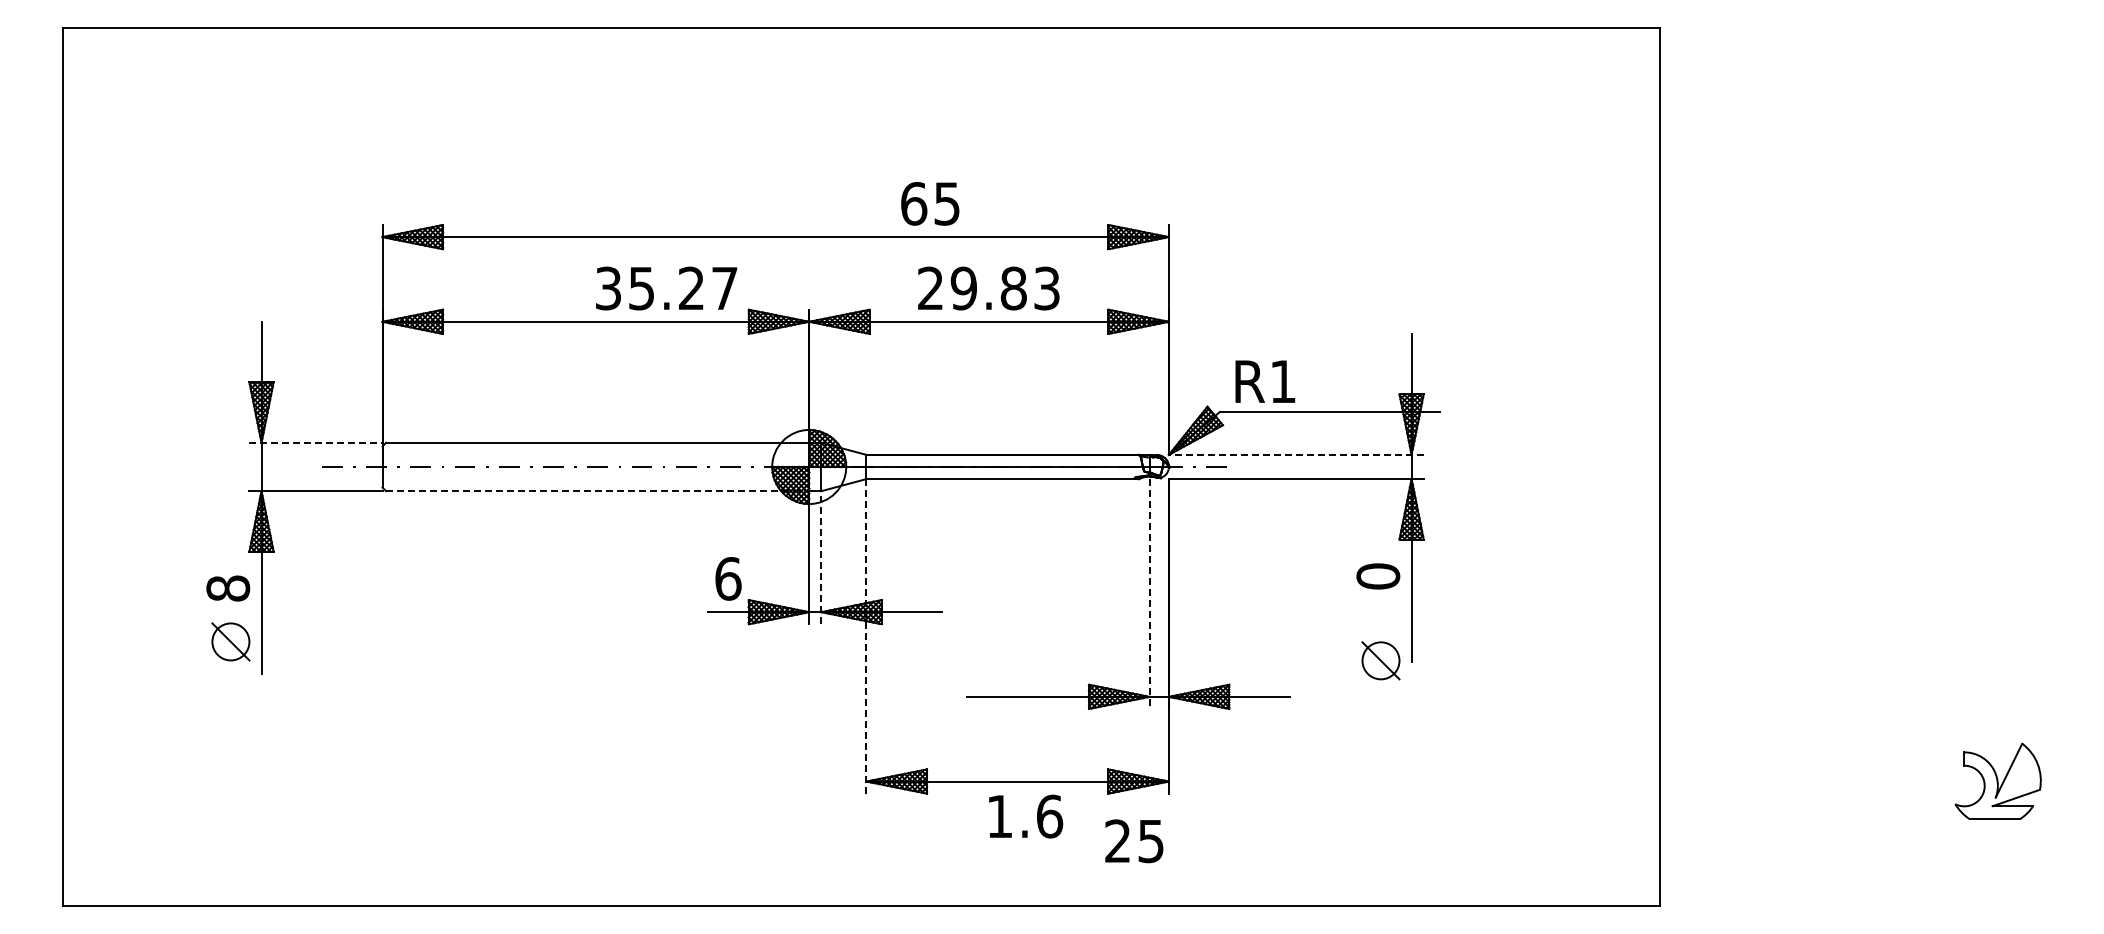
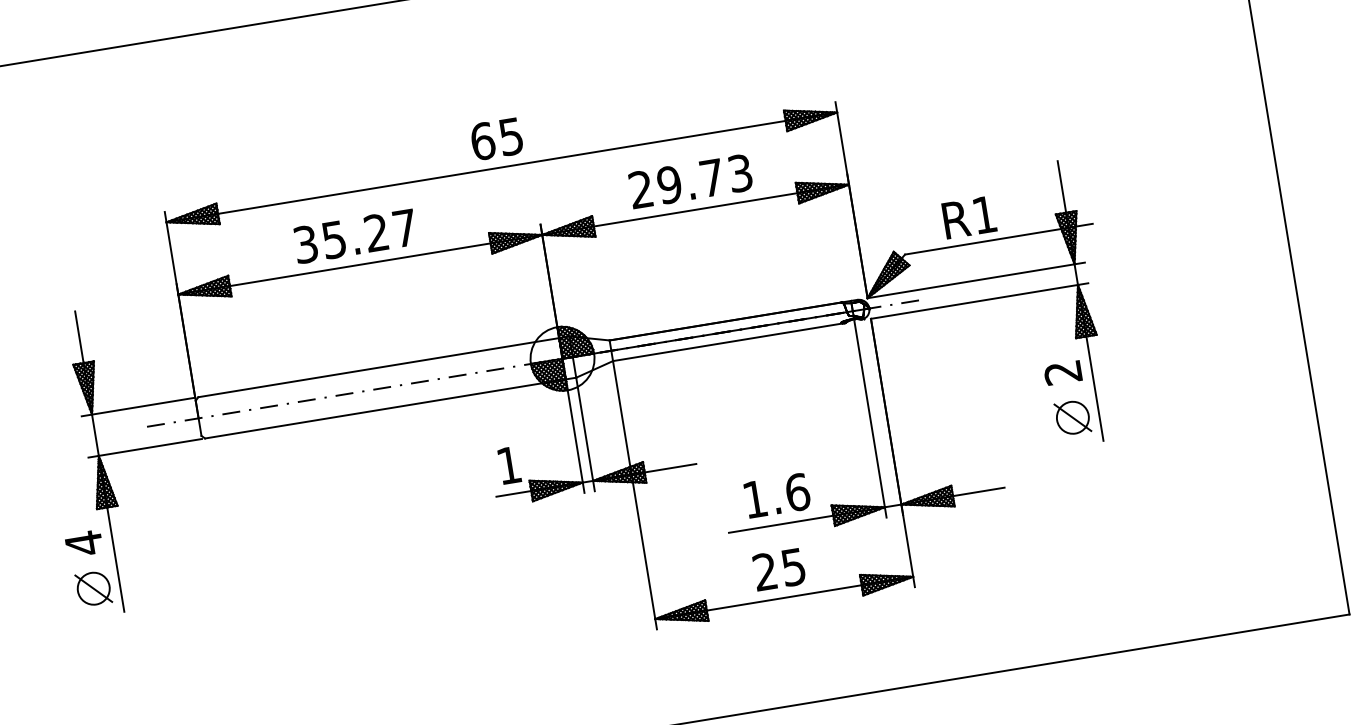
text: (930, 203) -> (496, 138), moved
text: (666, 288) -> (355, 236), moved
text: (1013, 288) -> (711, 178), 29.83 -> 29.73
text: (1265, 381) -> (969, 217), moved
line: (315, 442) -> (138, 406), dashed -> solid
line: (1295, 454) -> (975, 280), dashed -> solid
line: (597, 491) -> (385, 409), dashed -> solid
line: (821, 557) -> (585, 434), dashed -> solid
text: (1378, 576) -> (1063, 372), 0 -> 2
text: (728, 578) -> (509, 465), 6 -> 1
text: (228, 588) -> (84, 543), 8 -> 4
line: (1149, 594) -> (870, 419), dashed -> solid
line: (866, 636) -> (635, 495), dashed -> solid
part: (1380, 660) -> (1072, 417), moved
text: (1026, 816) -> (777, 495), moved
text: (1134, 841) -> (779, 569), moved

